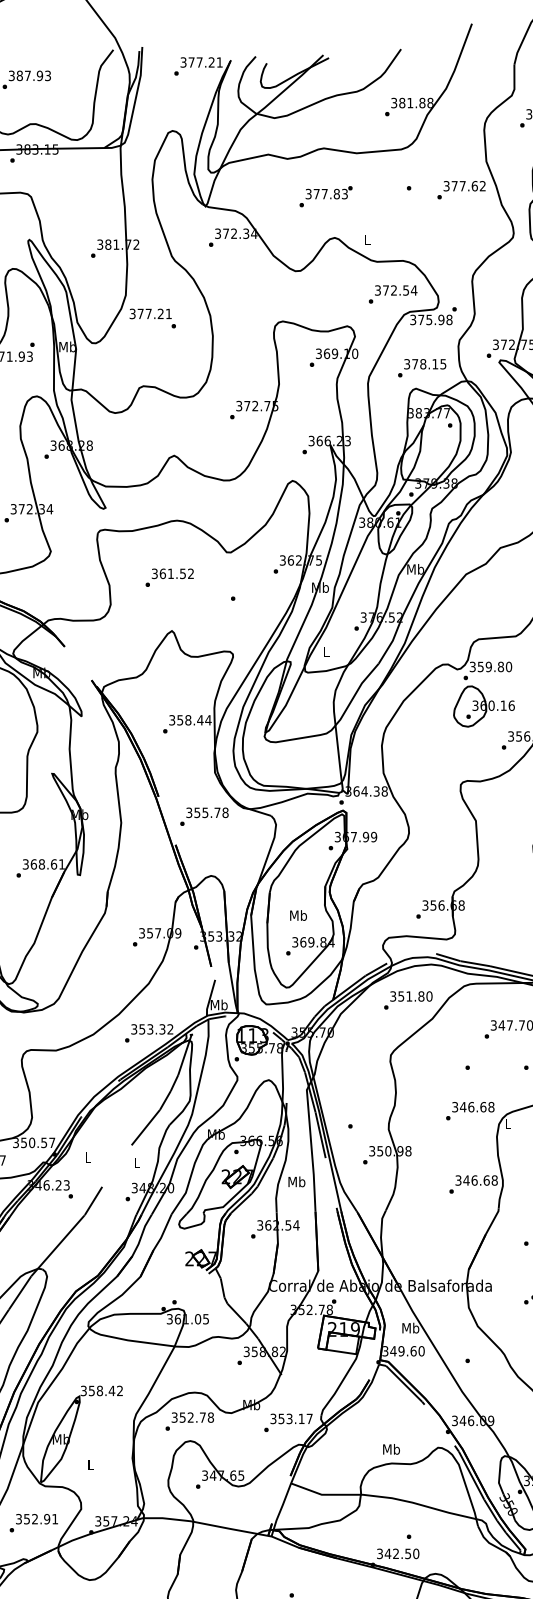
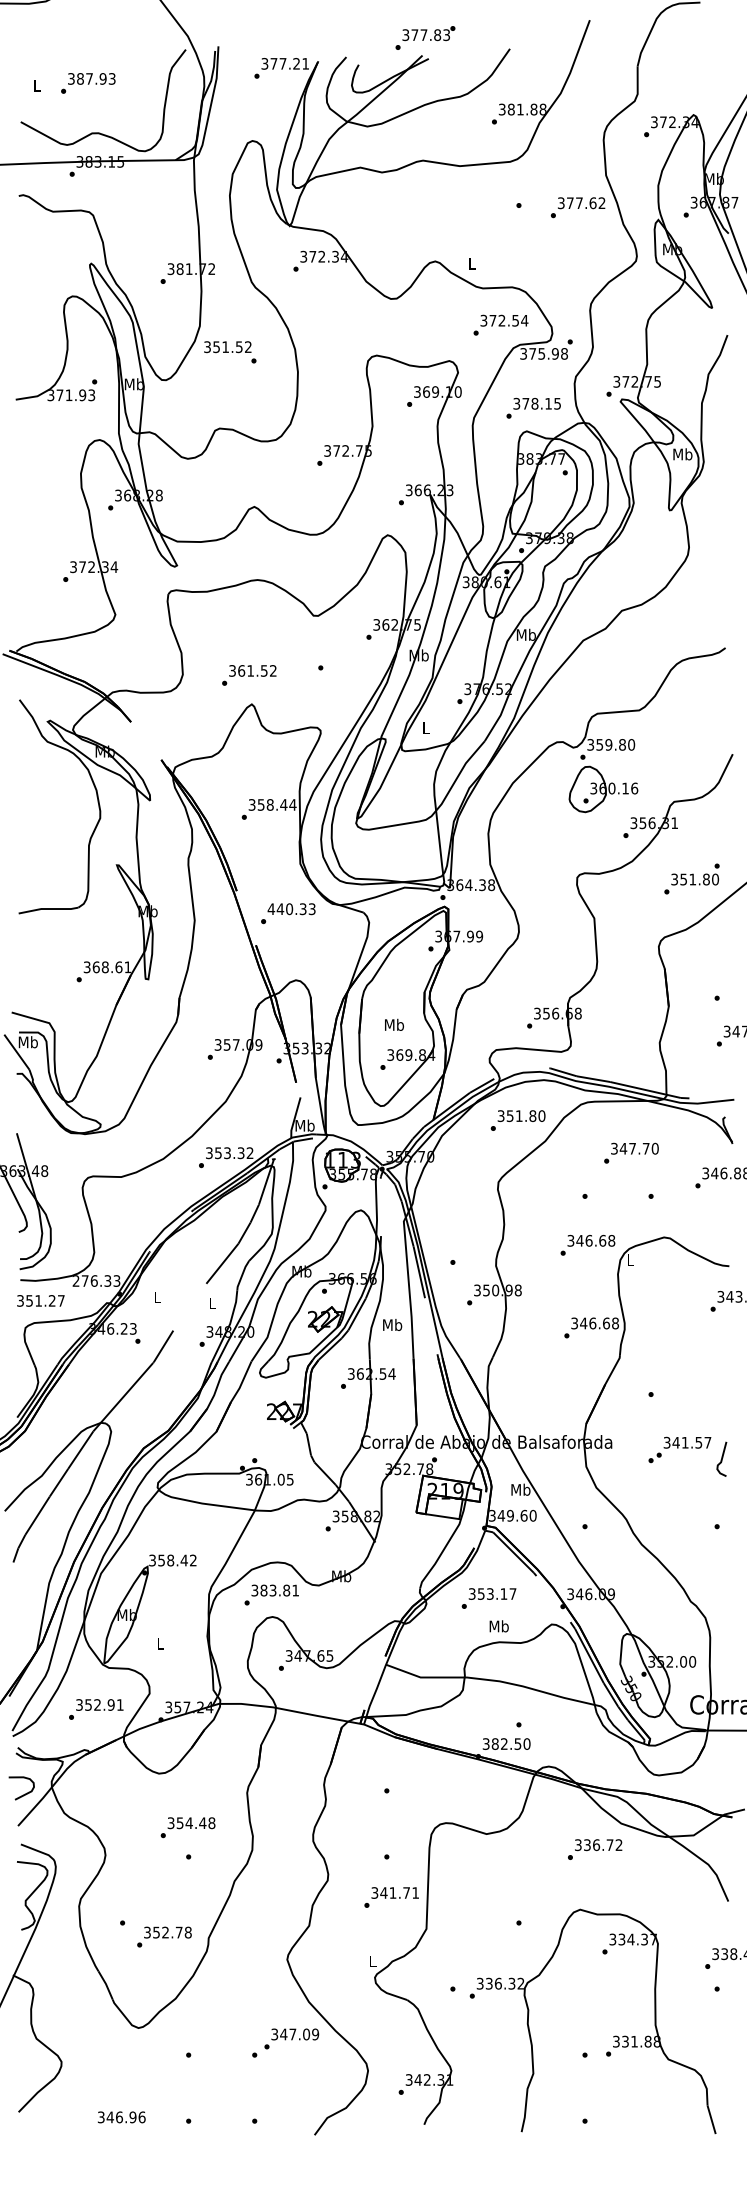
text: (326, 196) -> (425, 37), moved
text: (154, 314) -> (232, 347), 377.21 -> 351.52
text: (169, 577) -> (249, 675), moved
text: (207, 813) -> (291, 909), 355.78 -> 440.33
text: (34, 1142) -> (96, 1280), 350.57 -> 276.33
text: (196, 1417) -> (279, 1590), 352.78 -> 383.81
text: (287, 1422) -> (488, 1598), moved
text: (387, 1553) -> (494, 1743), 342.50 -> 382.50

